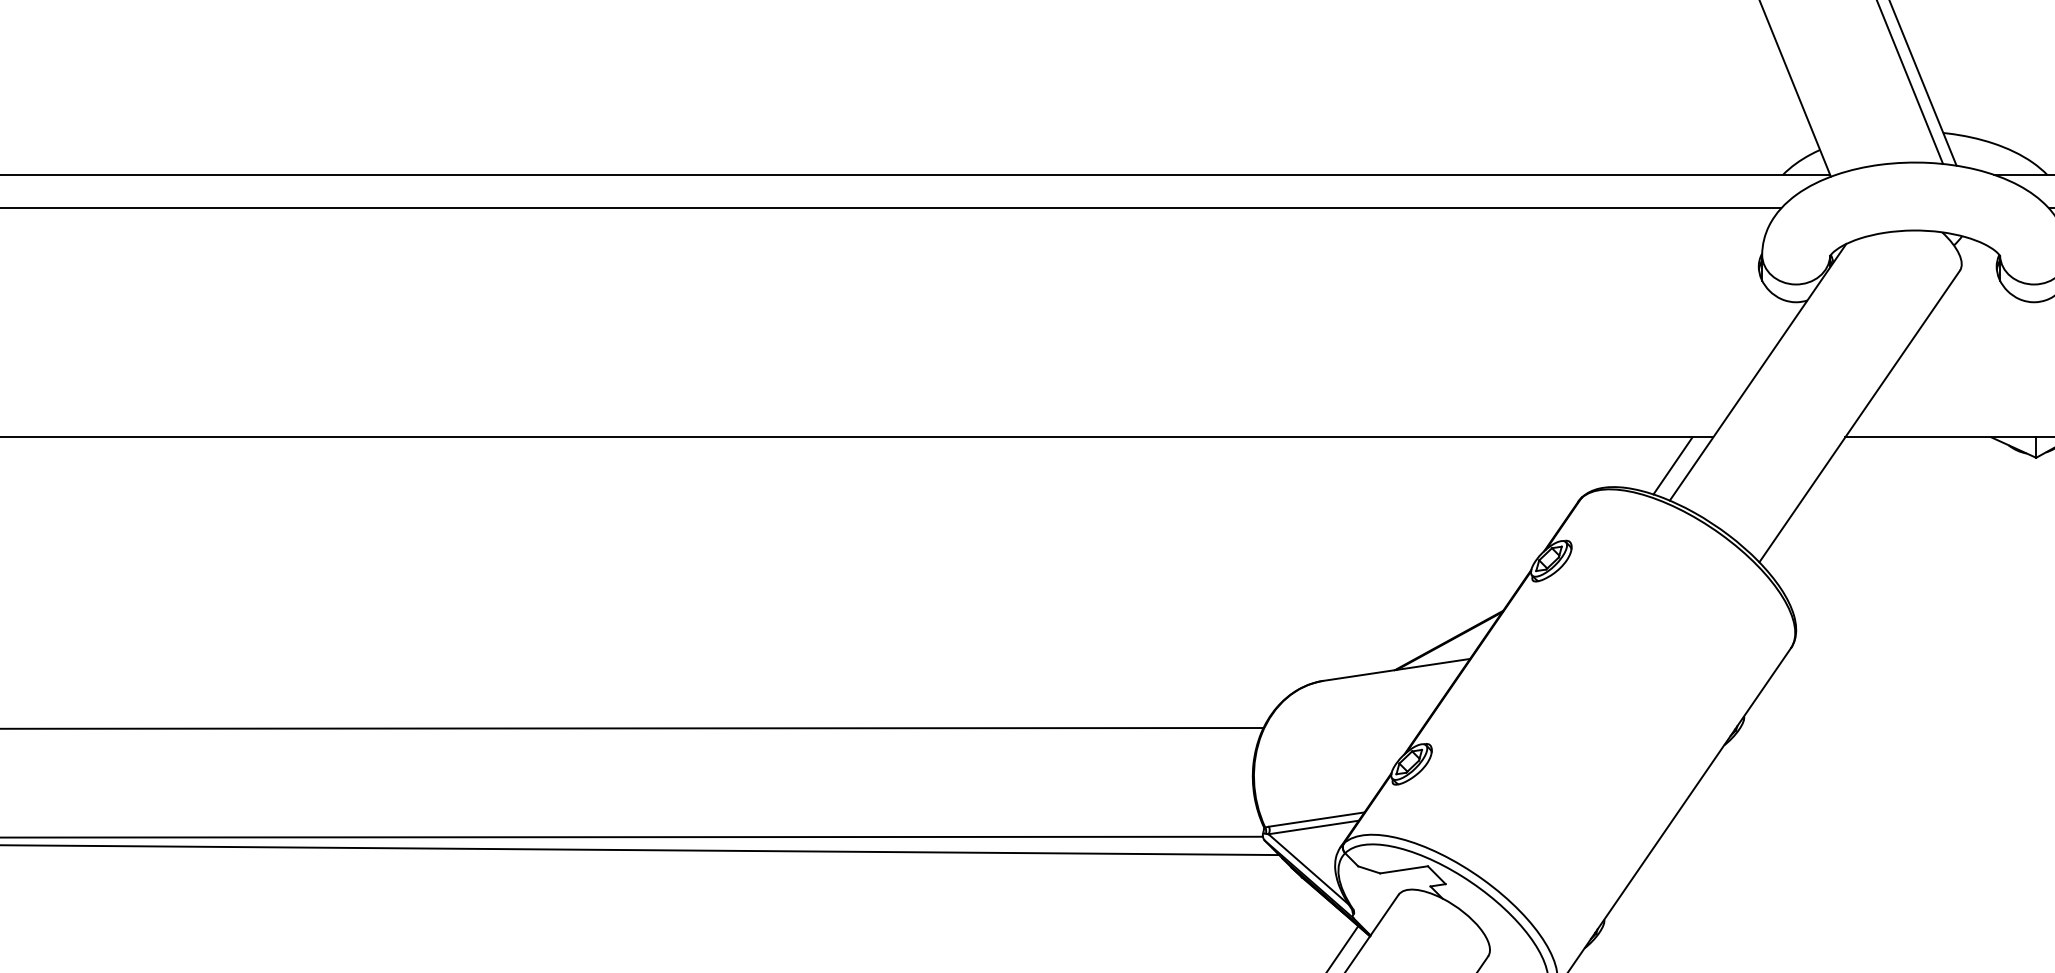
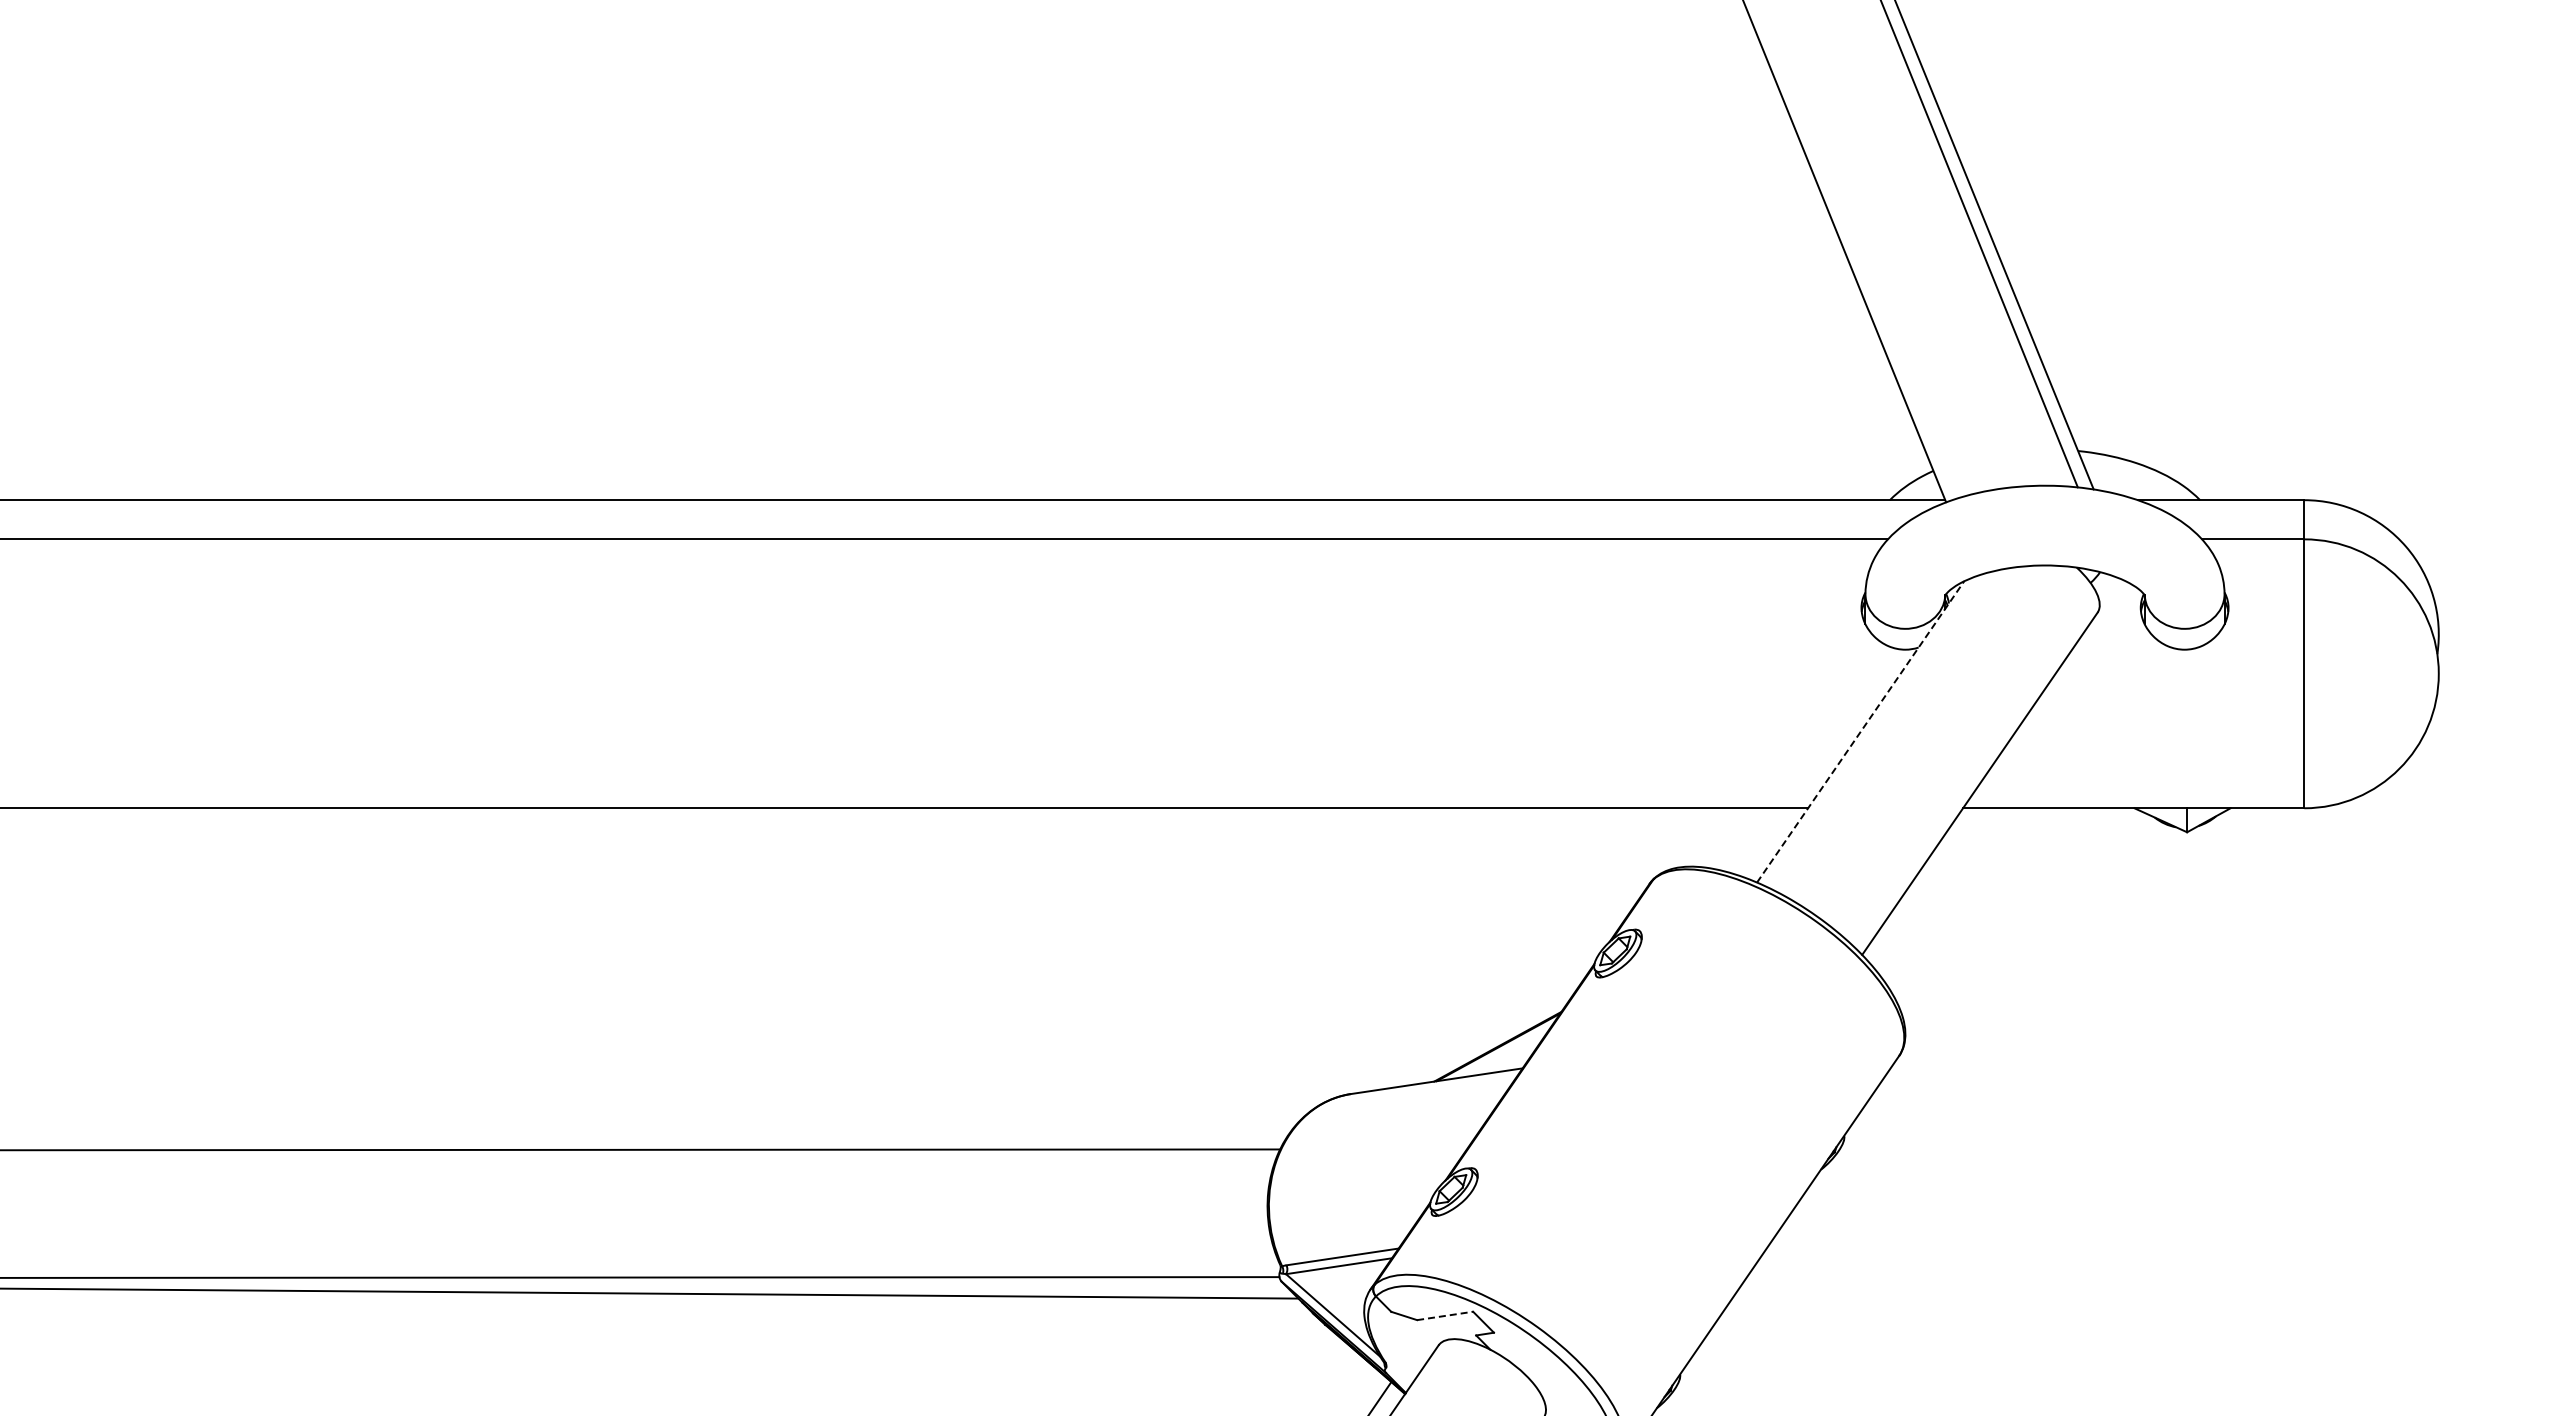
line: (1757, 371) -> (1860, 731), solid -> dashed
line: (1672, 465) -> (1760, 841), removed
line: (1404, 869) -> (1445, 1315), solid -> dashed

